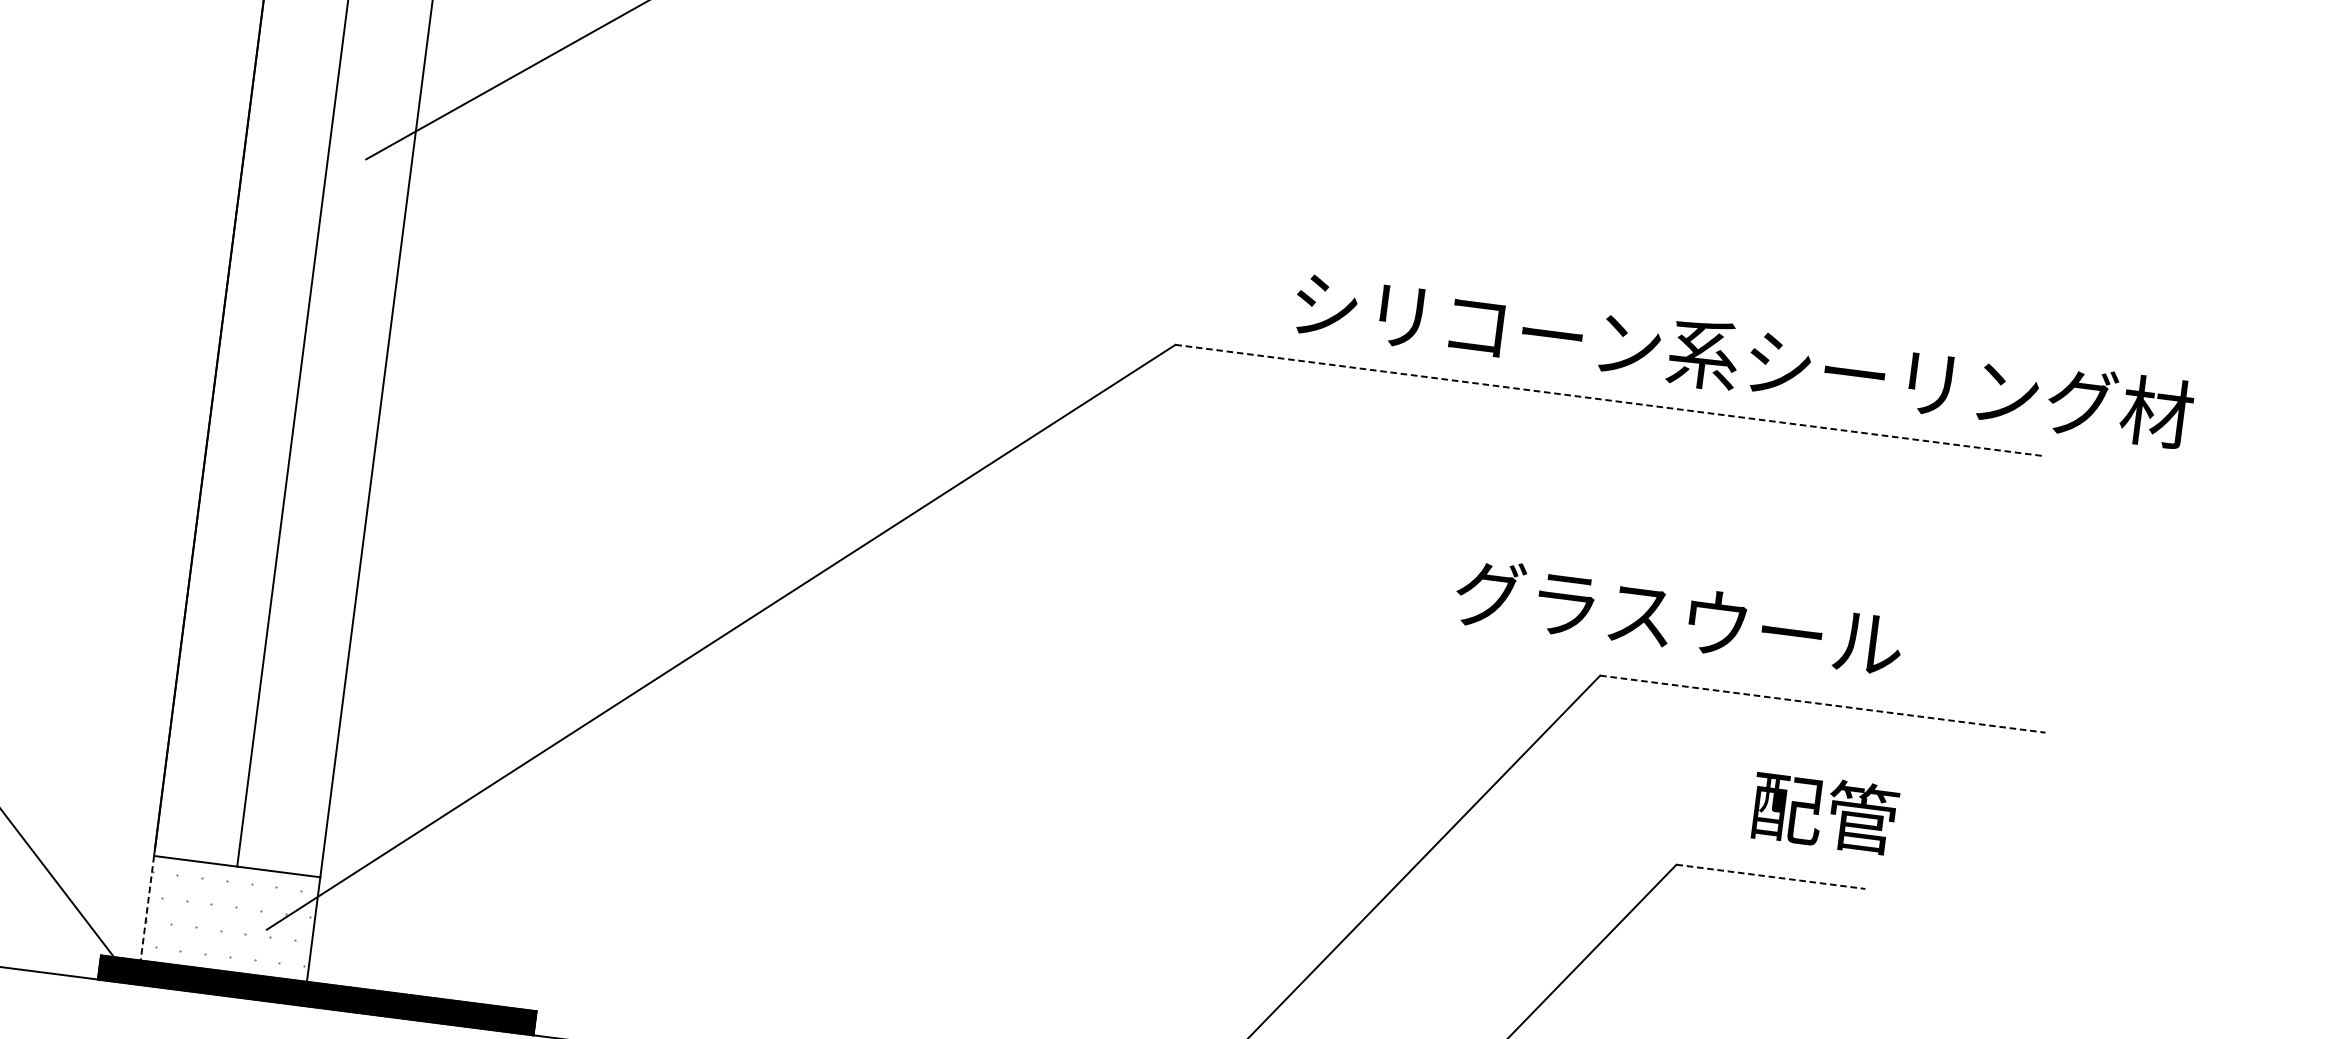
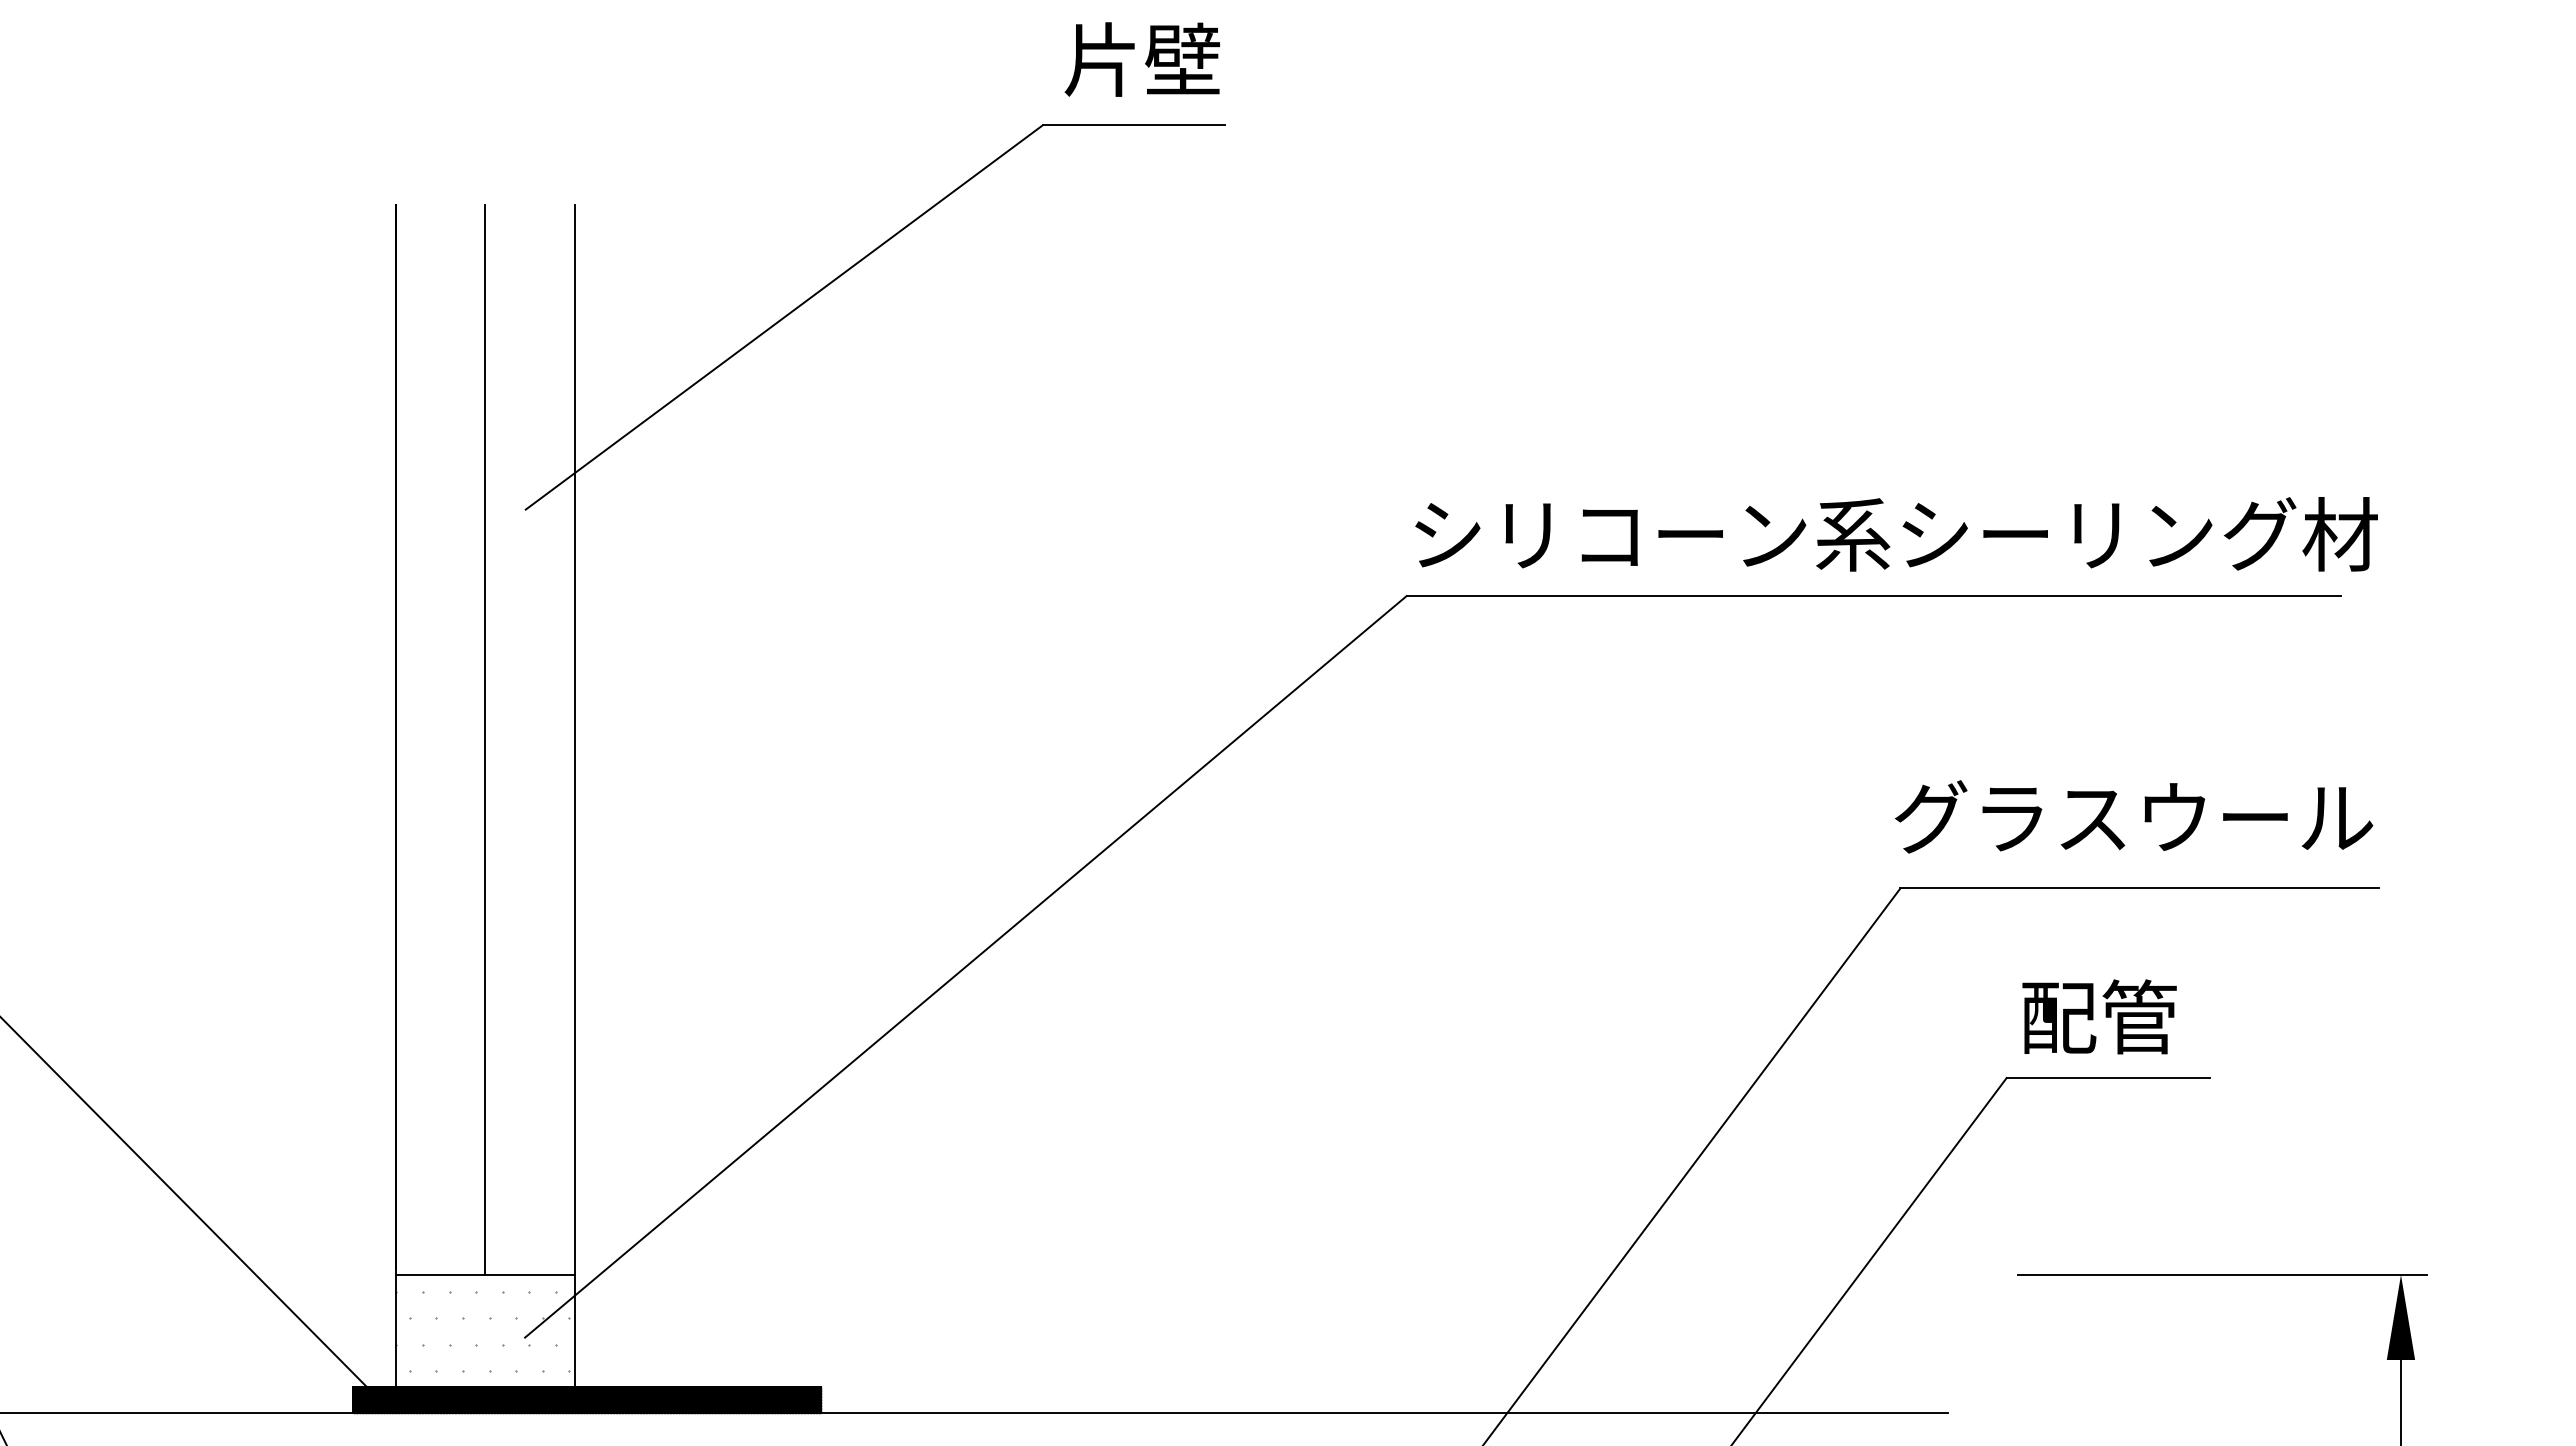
text: (1743, 359) -> (1896, 534), moved
line: (1610, 400) -> (1874, 596), dashed -> solid
text: (1679, 617) -> (2134, 816), moved
line: (1823, 704) -> (2140, 888), dashed -> solid
text: (1824, 812) -> (2099, 1016), moved
line: (1771, 876) -> (2108, 1077), dashed -> solid
line: (147, 908) -> (395, 1331), dashed -> solid

